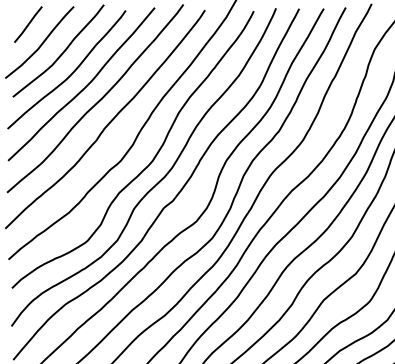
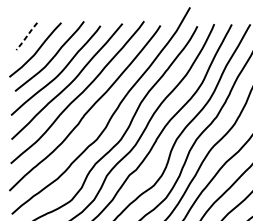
line: (28, 24) -> (26, 36), solid -> dashed

